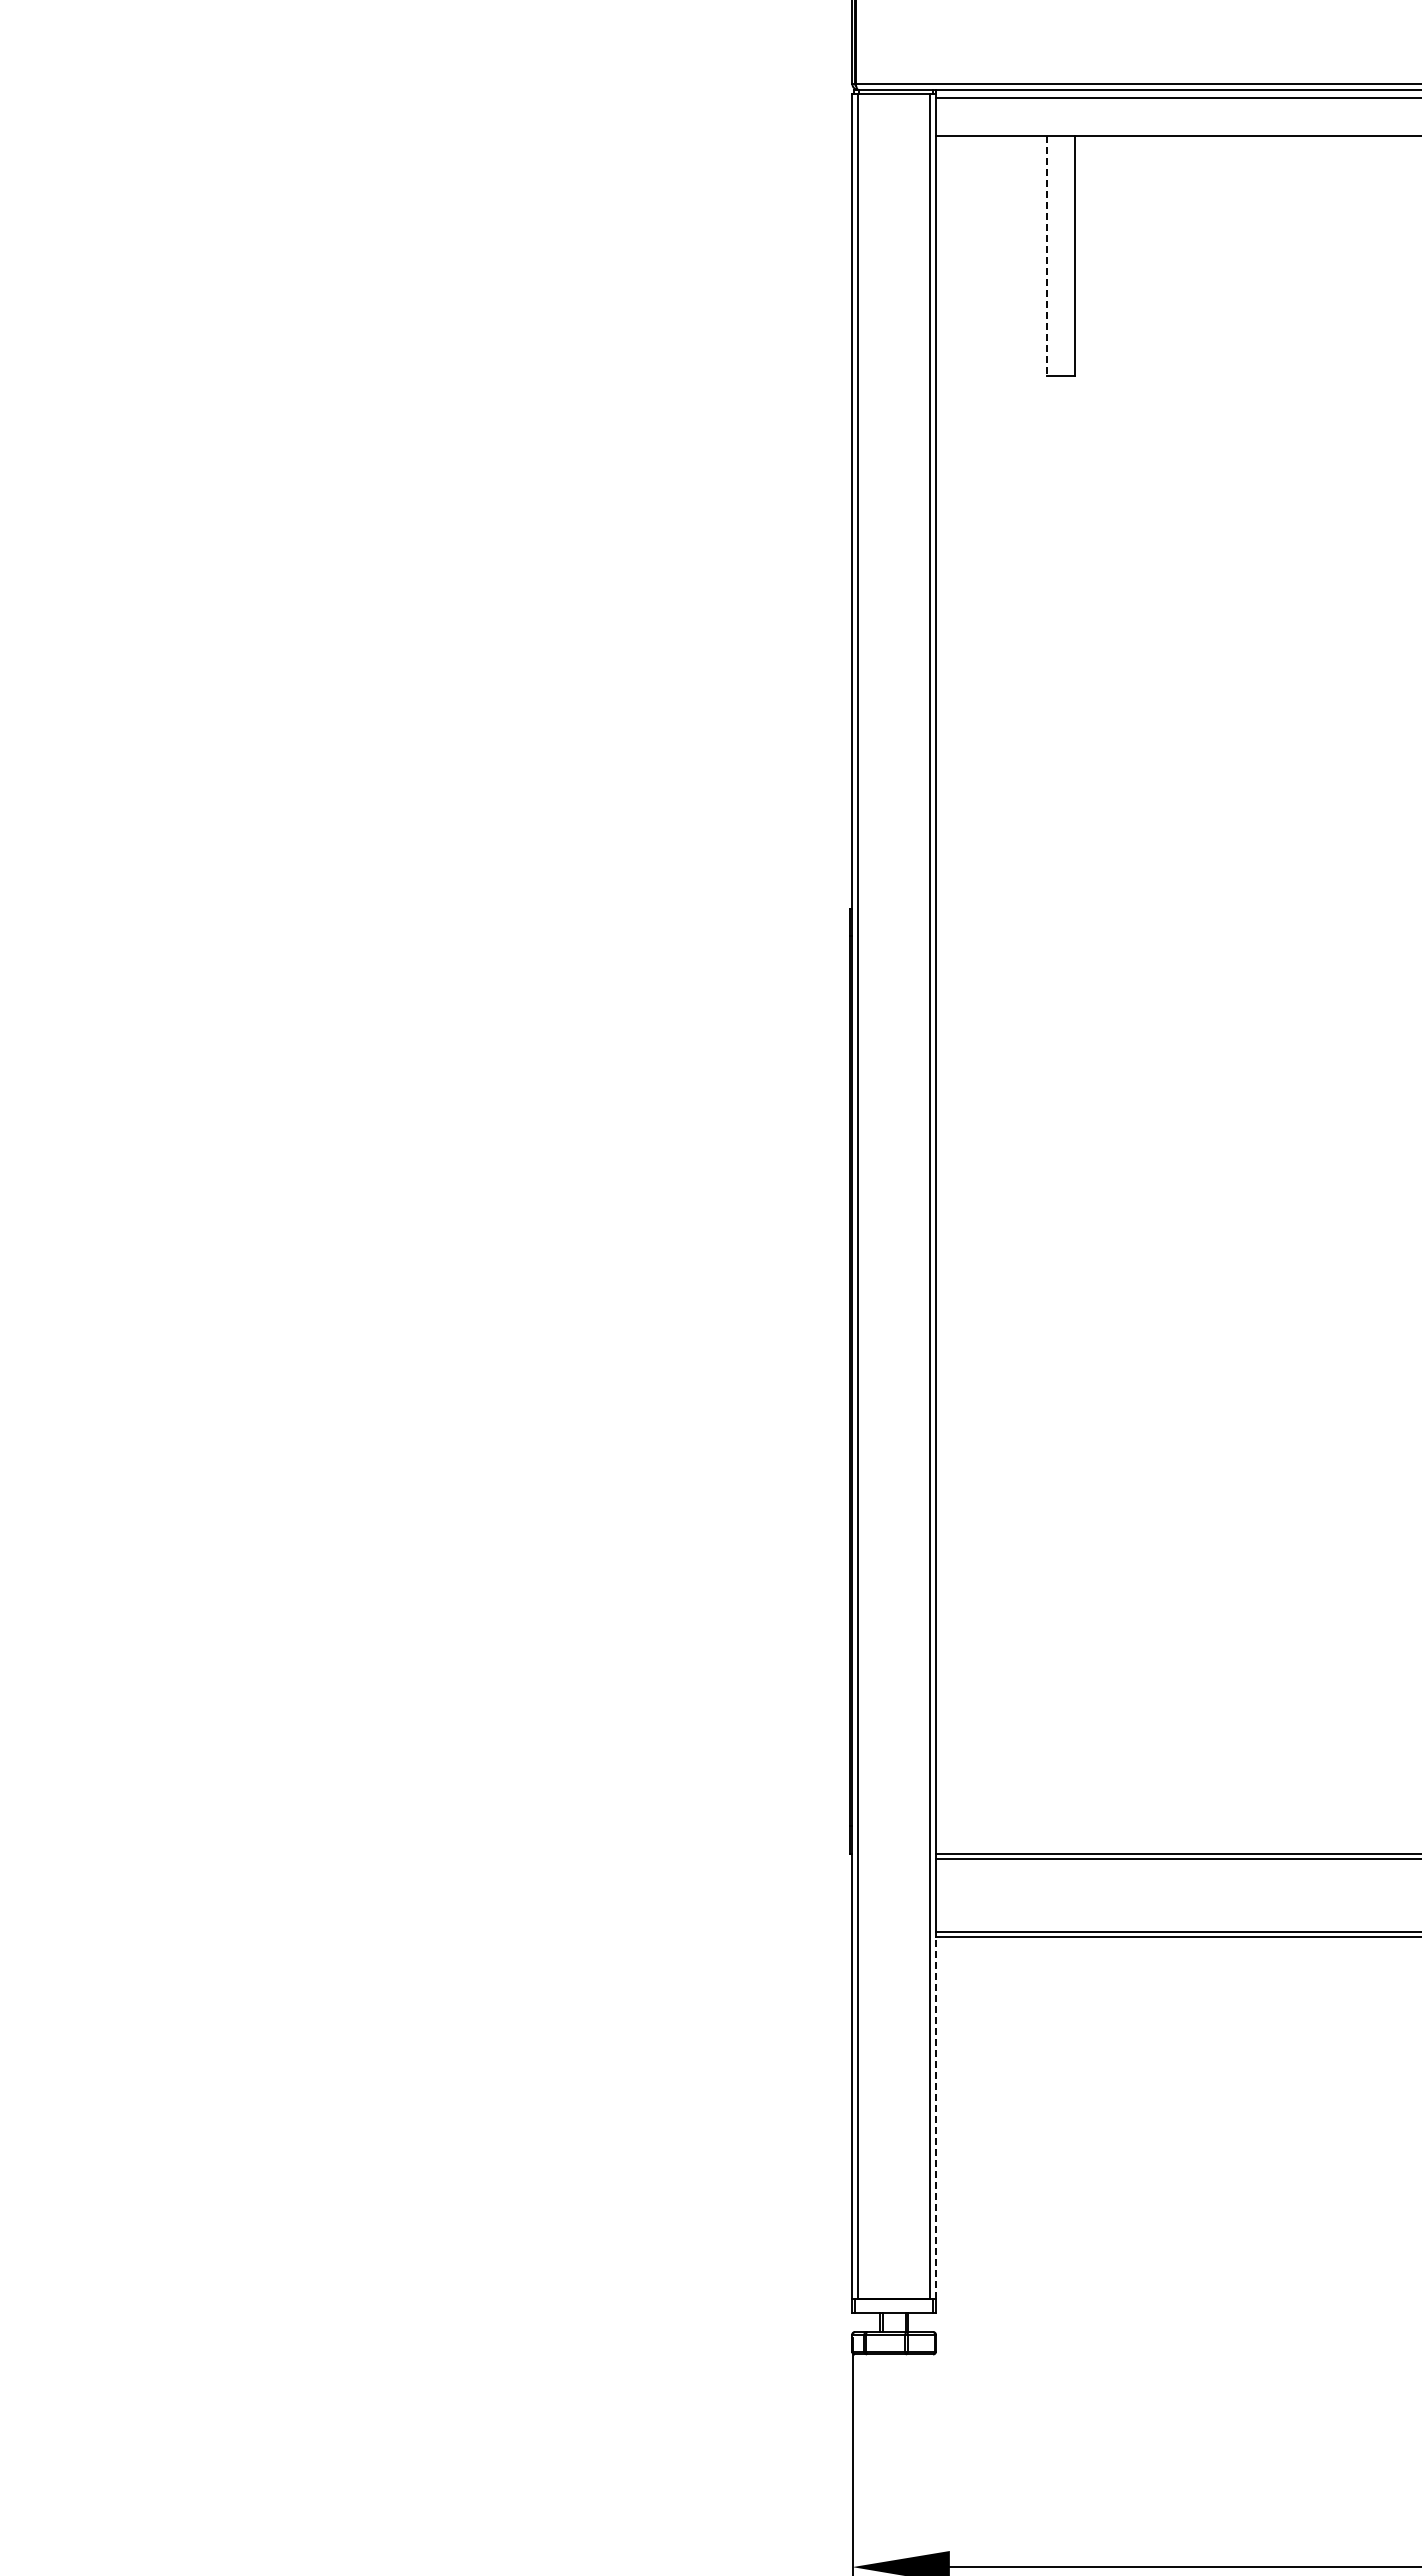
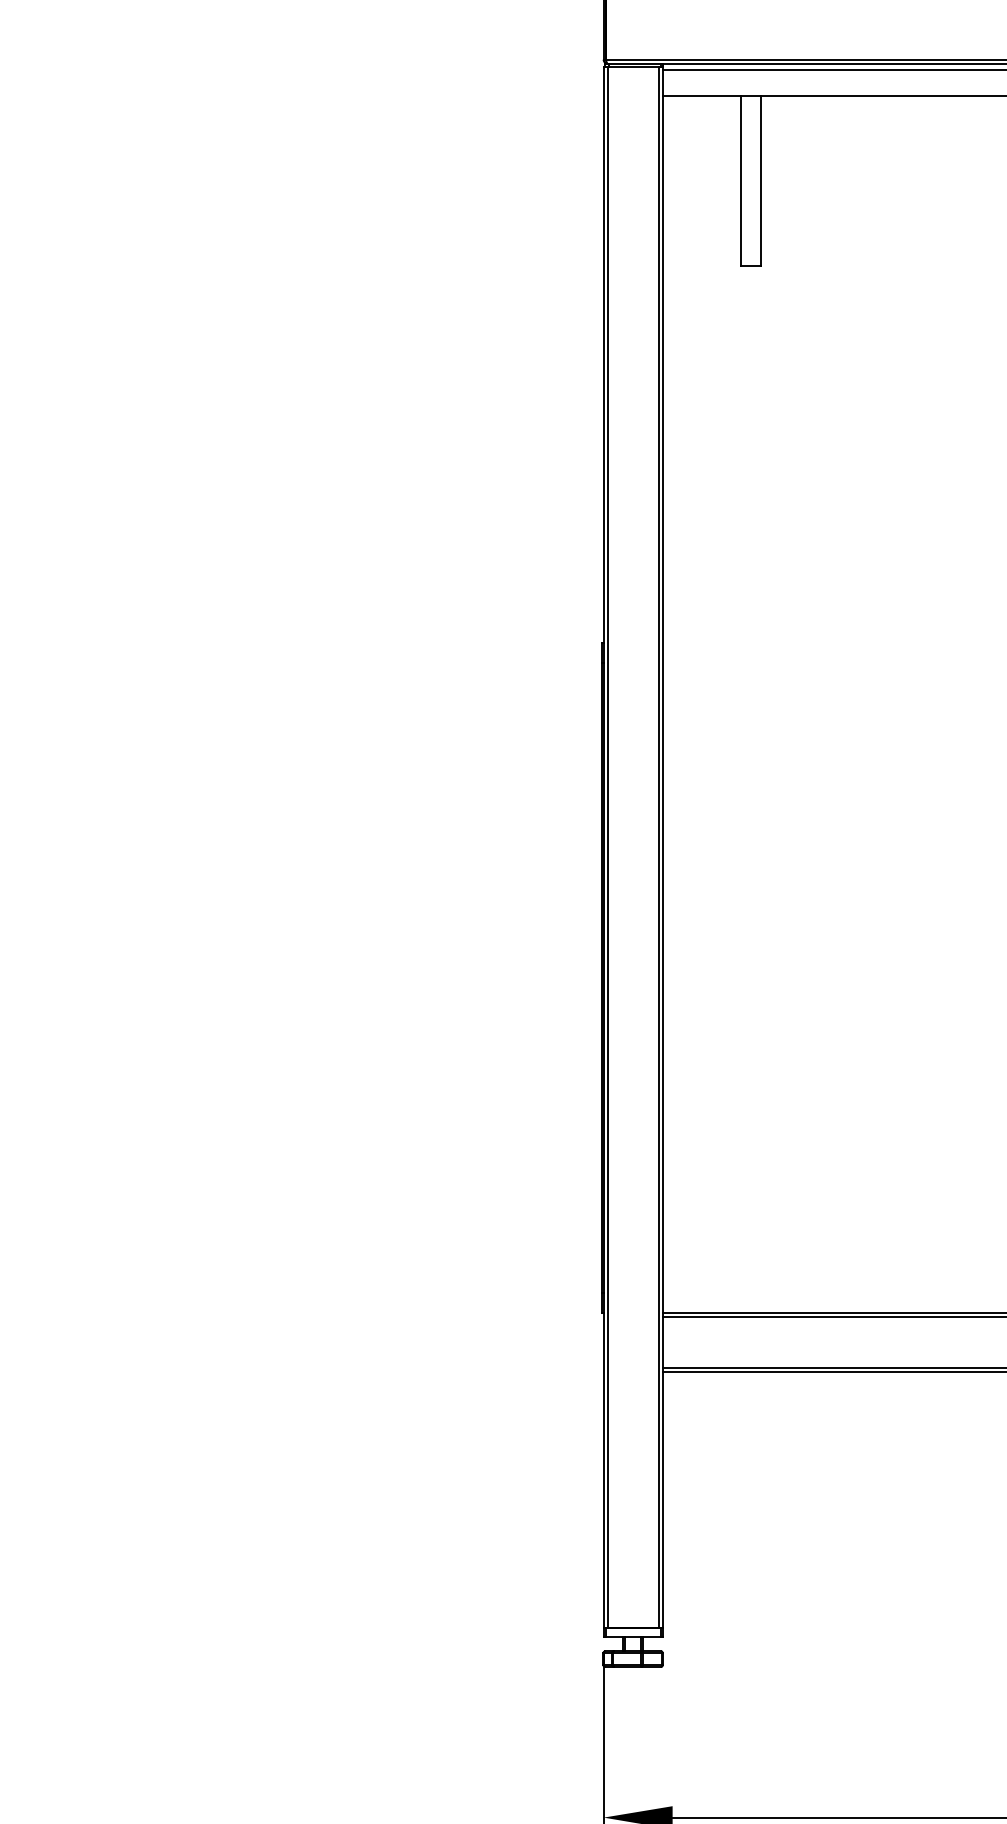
line: (1047, 256) -> (741, 181), dashed -> solid
line: (935, 2118) -> (662, 1499), dashed -> solid

